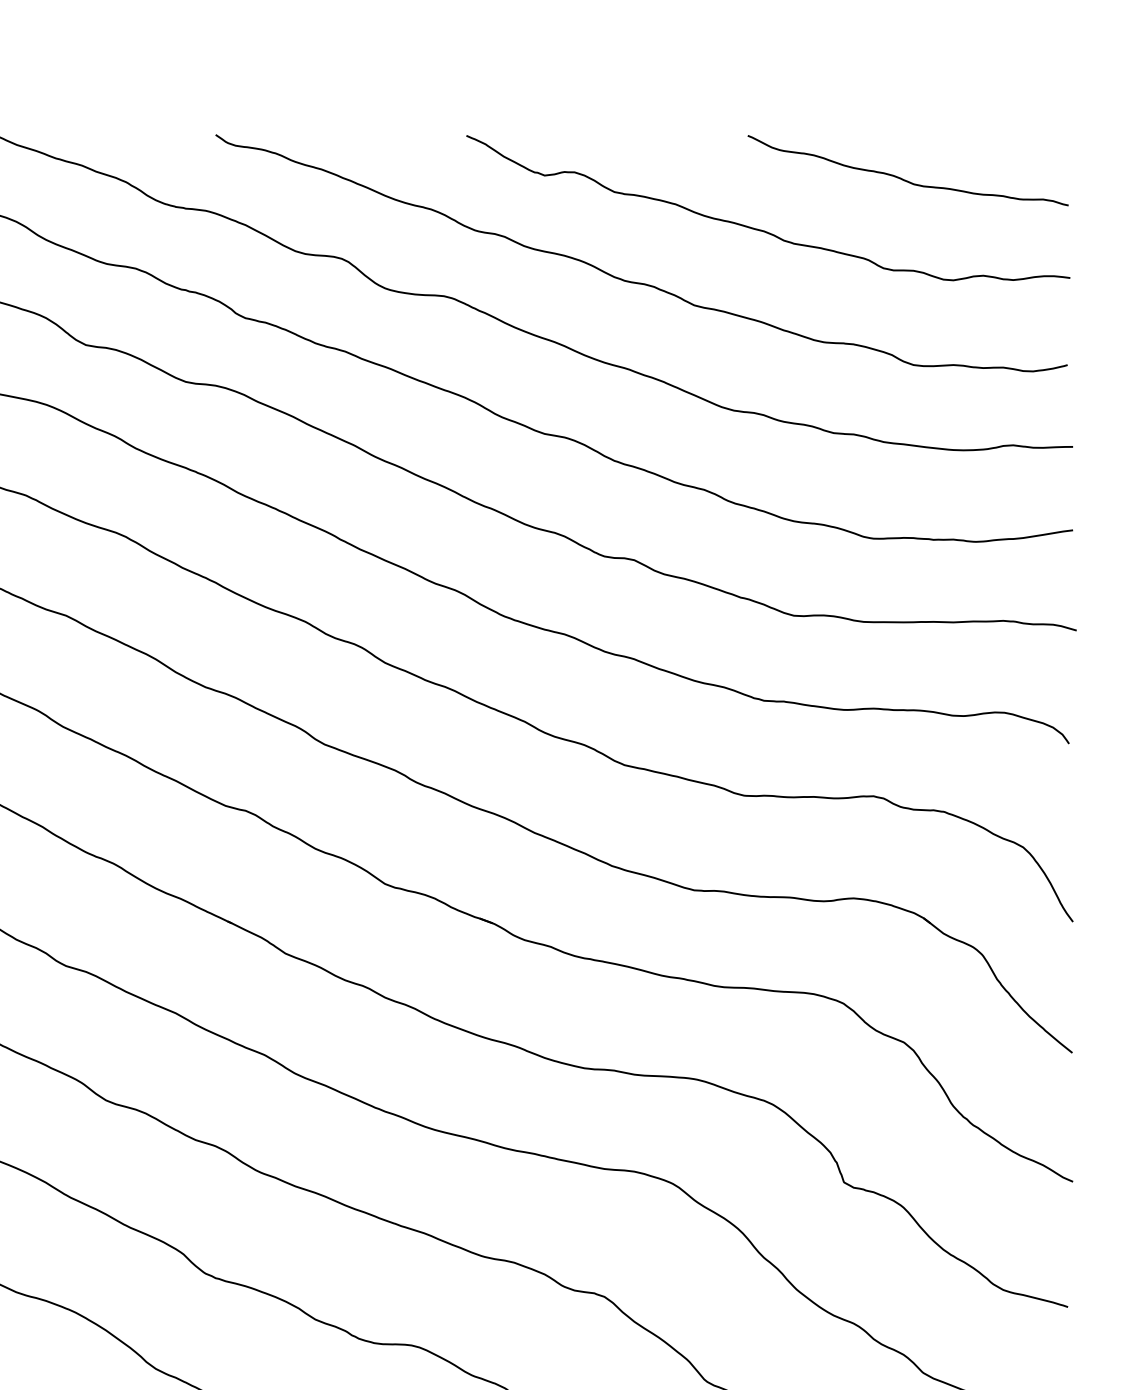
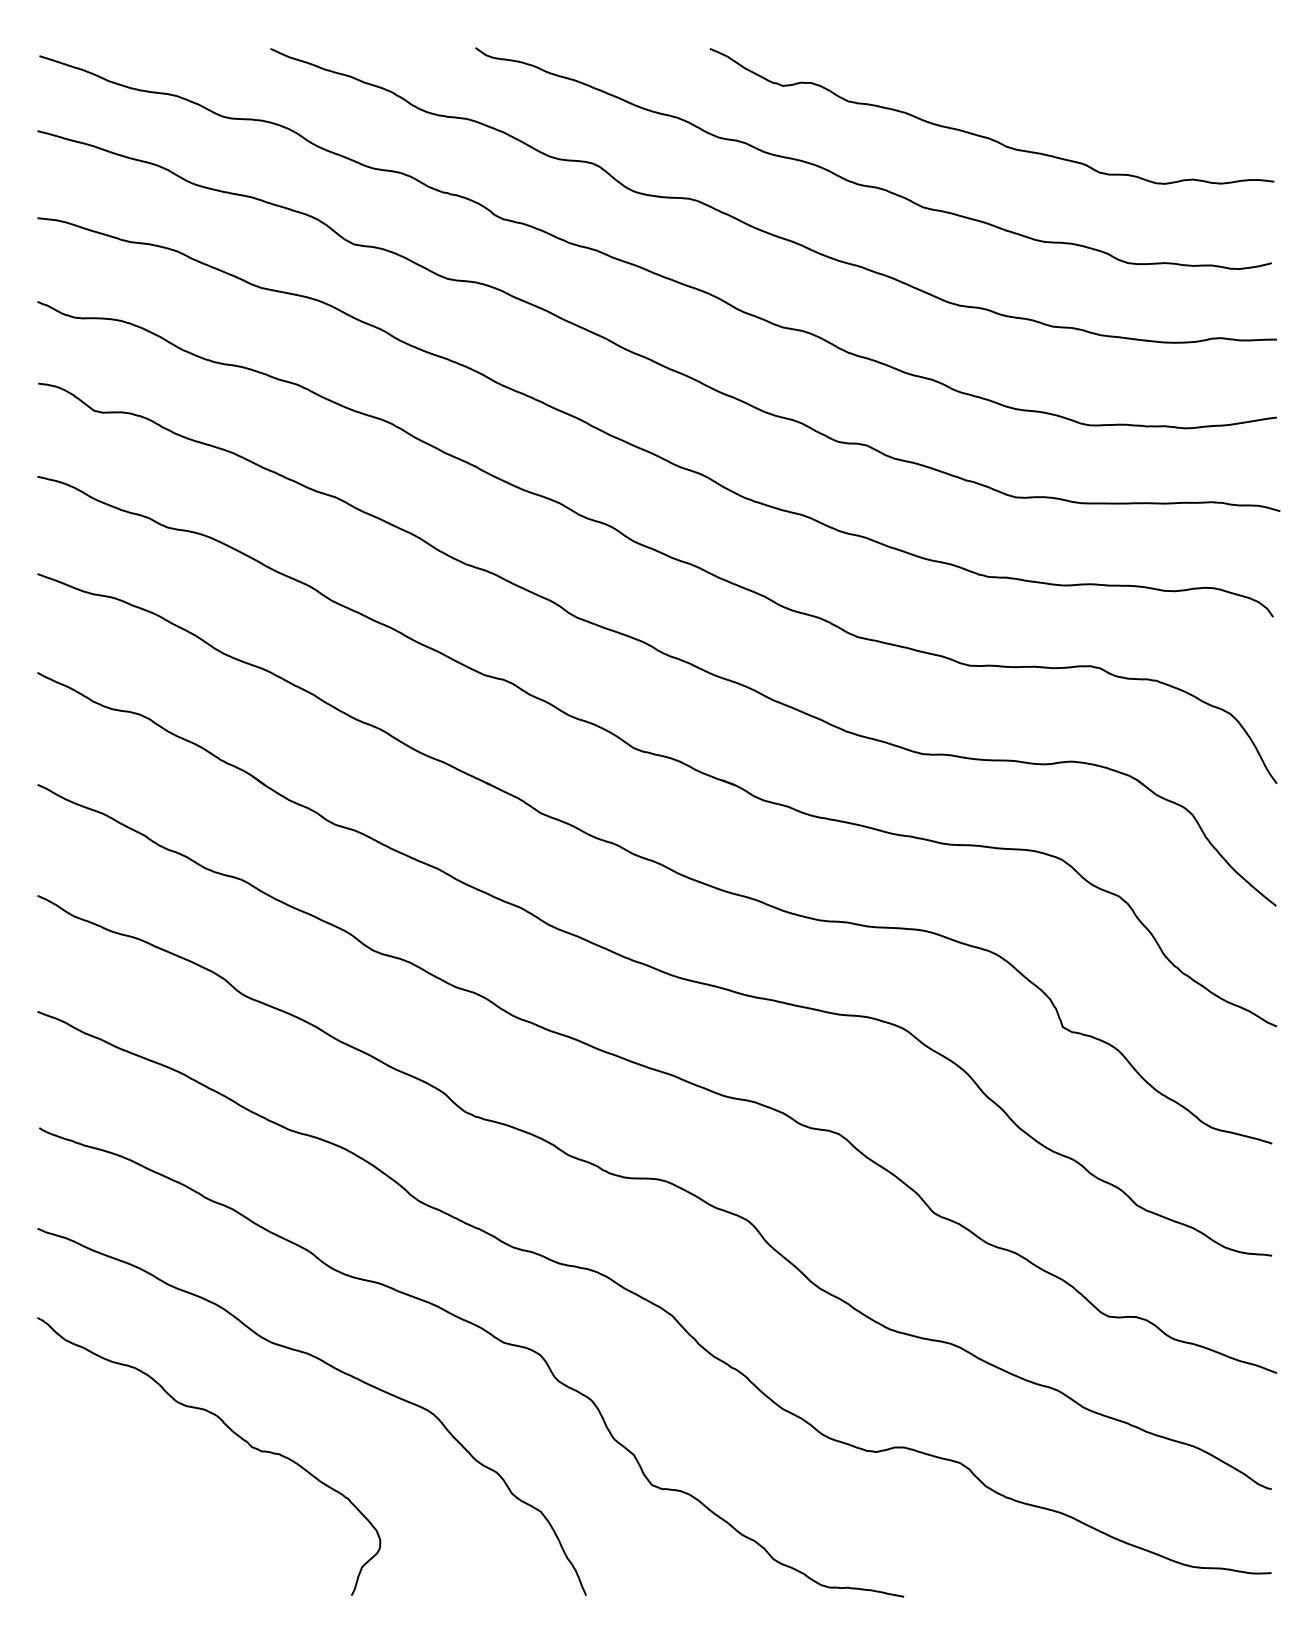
curve: (904, 179) -> (1119, 89), removed

